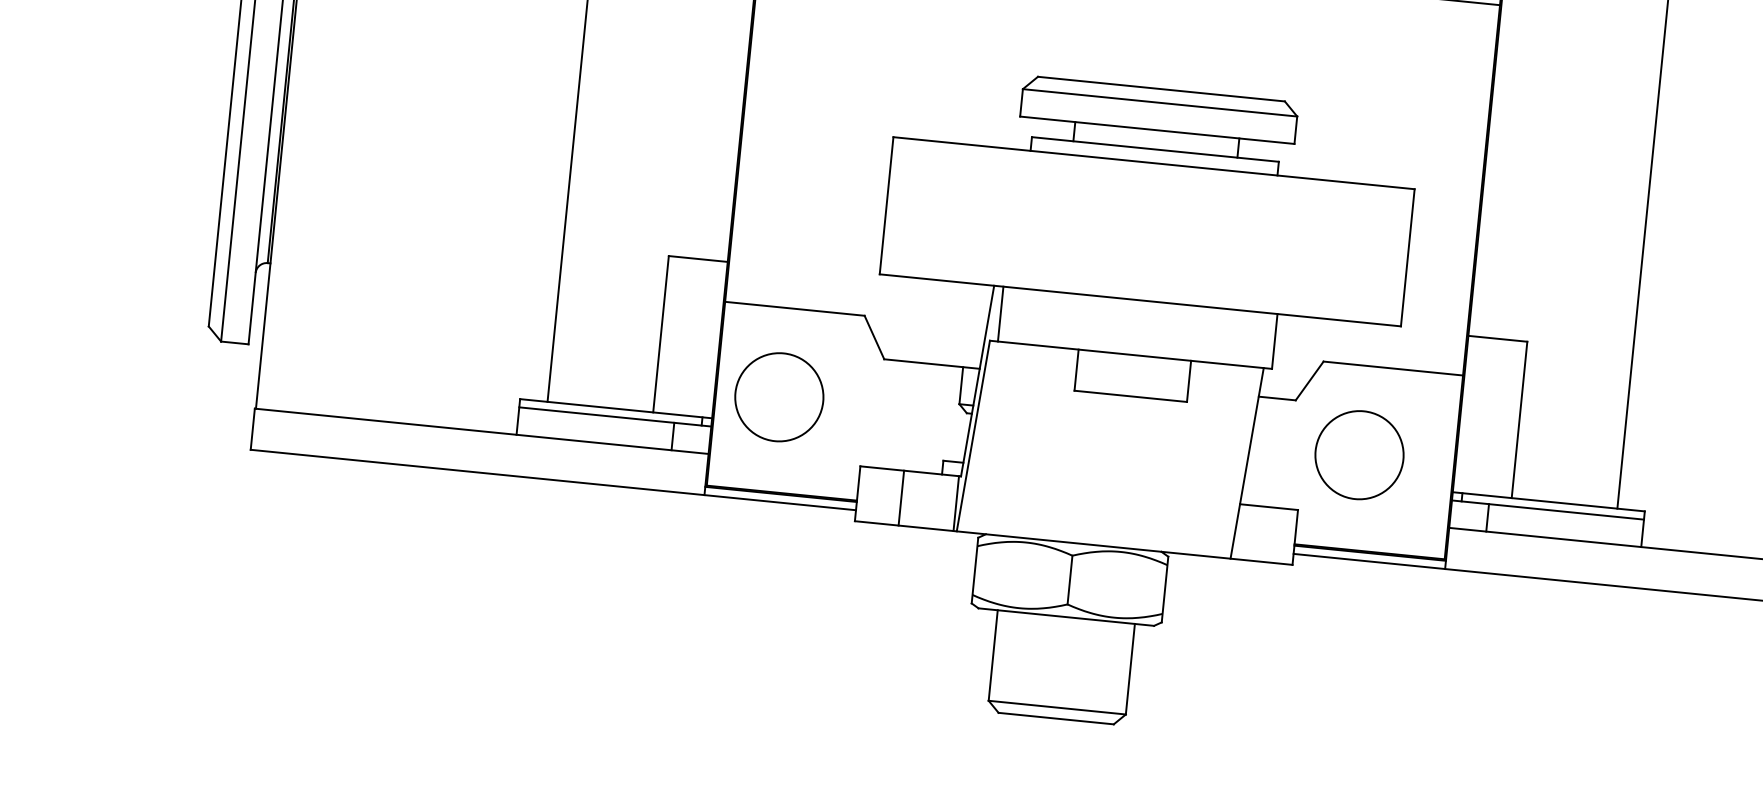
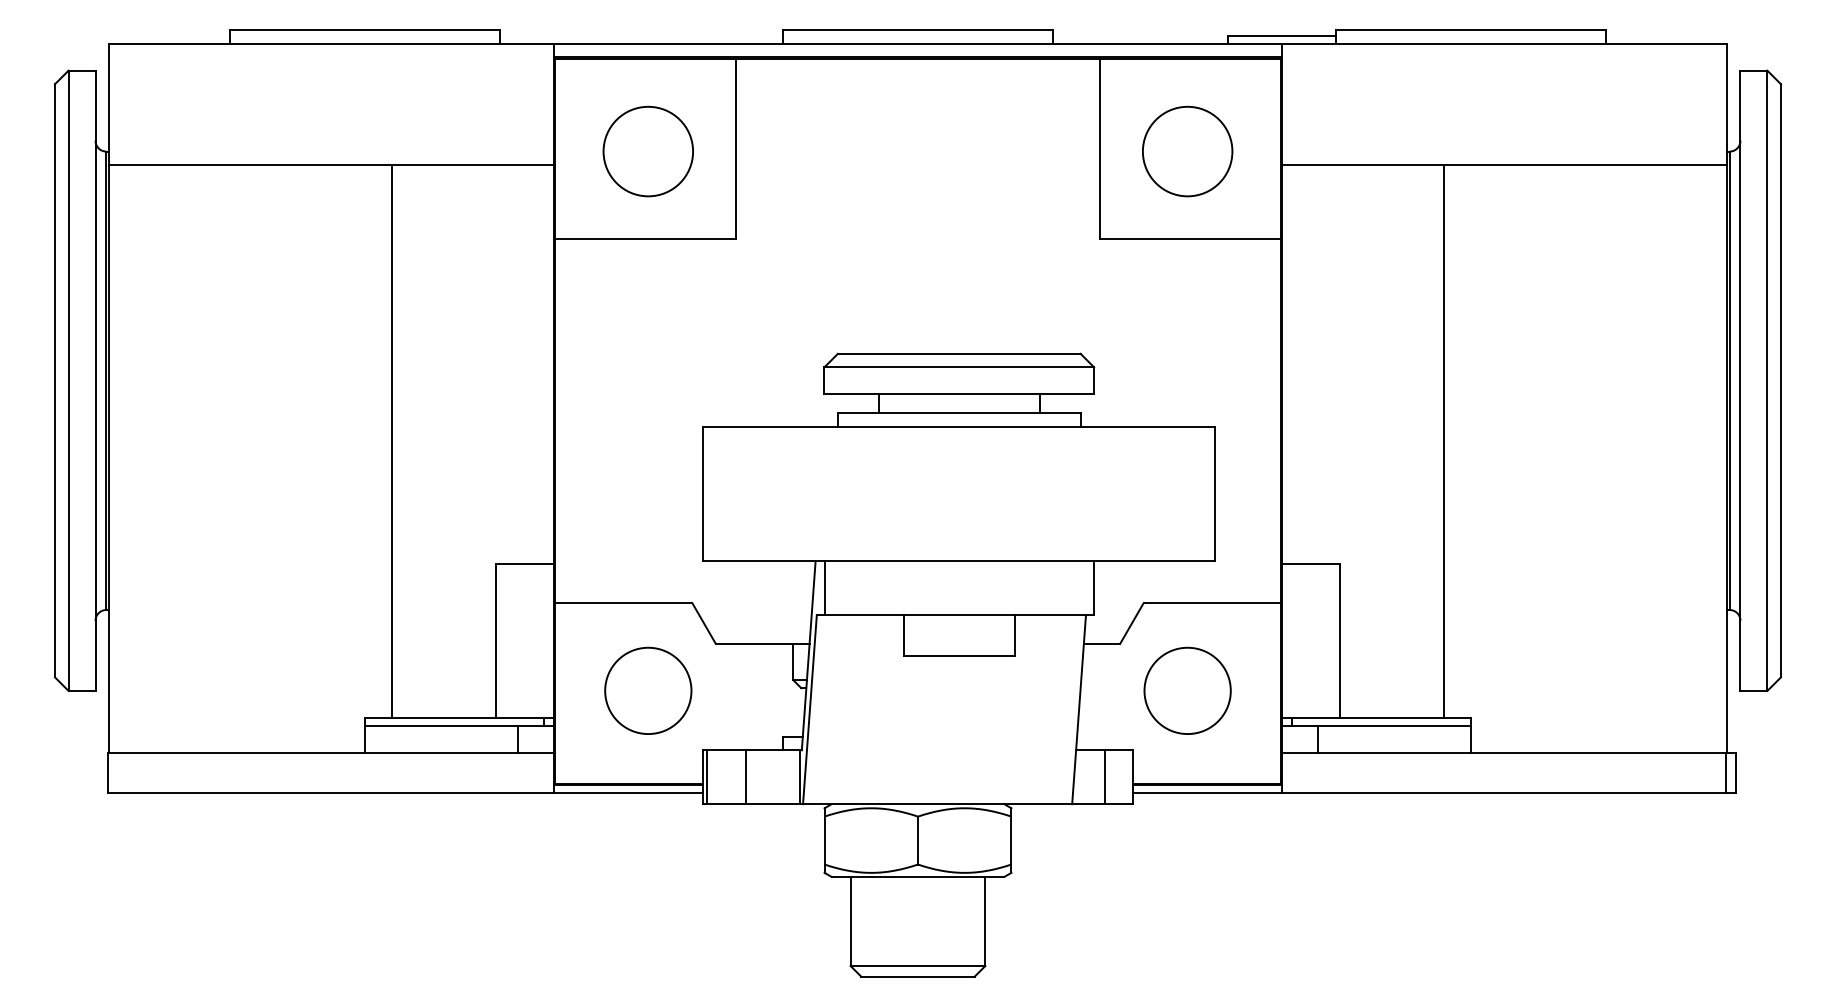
circle: (779, 396) -> (648, 690), moved
line: (861, 494) -> (706, 777), added
line: (1266, 534) -> (1104, 777), added

